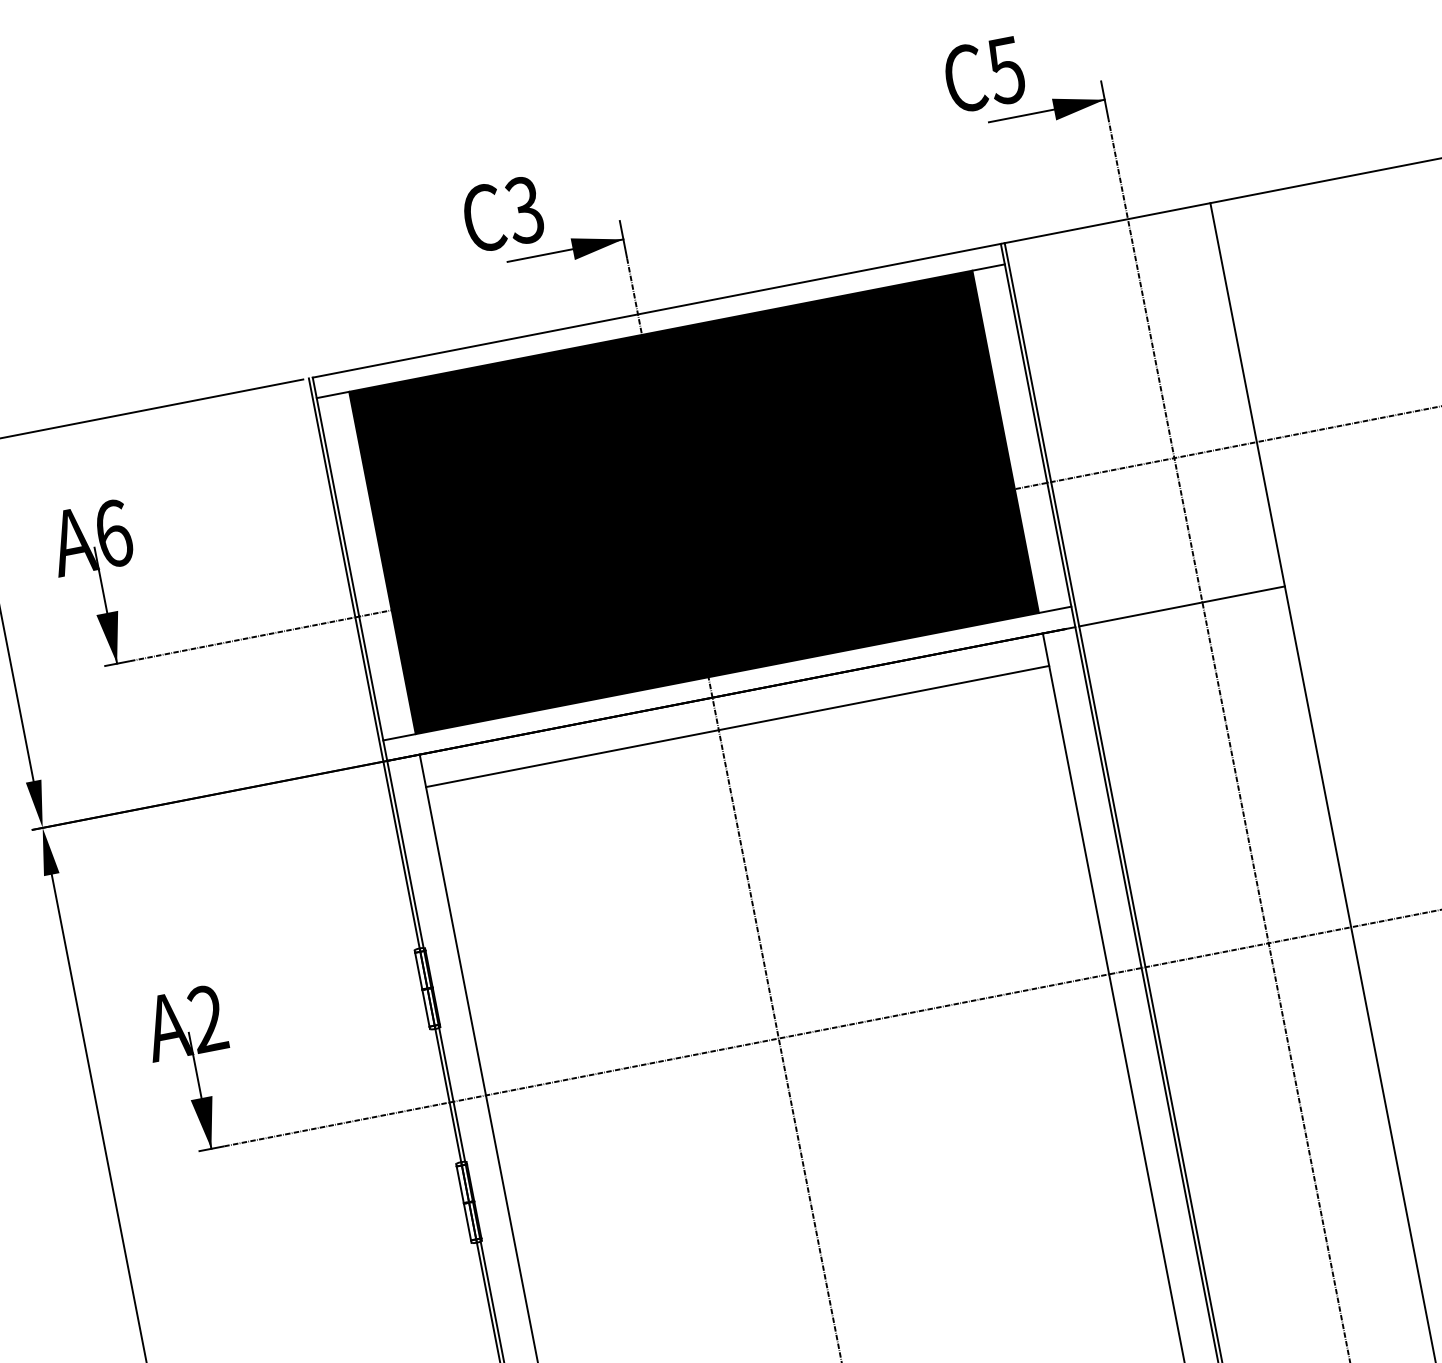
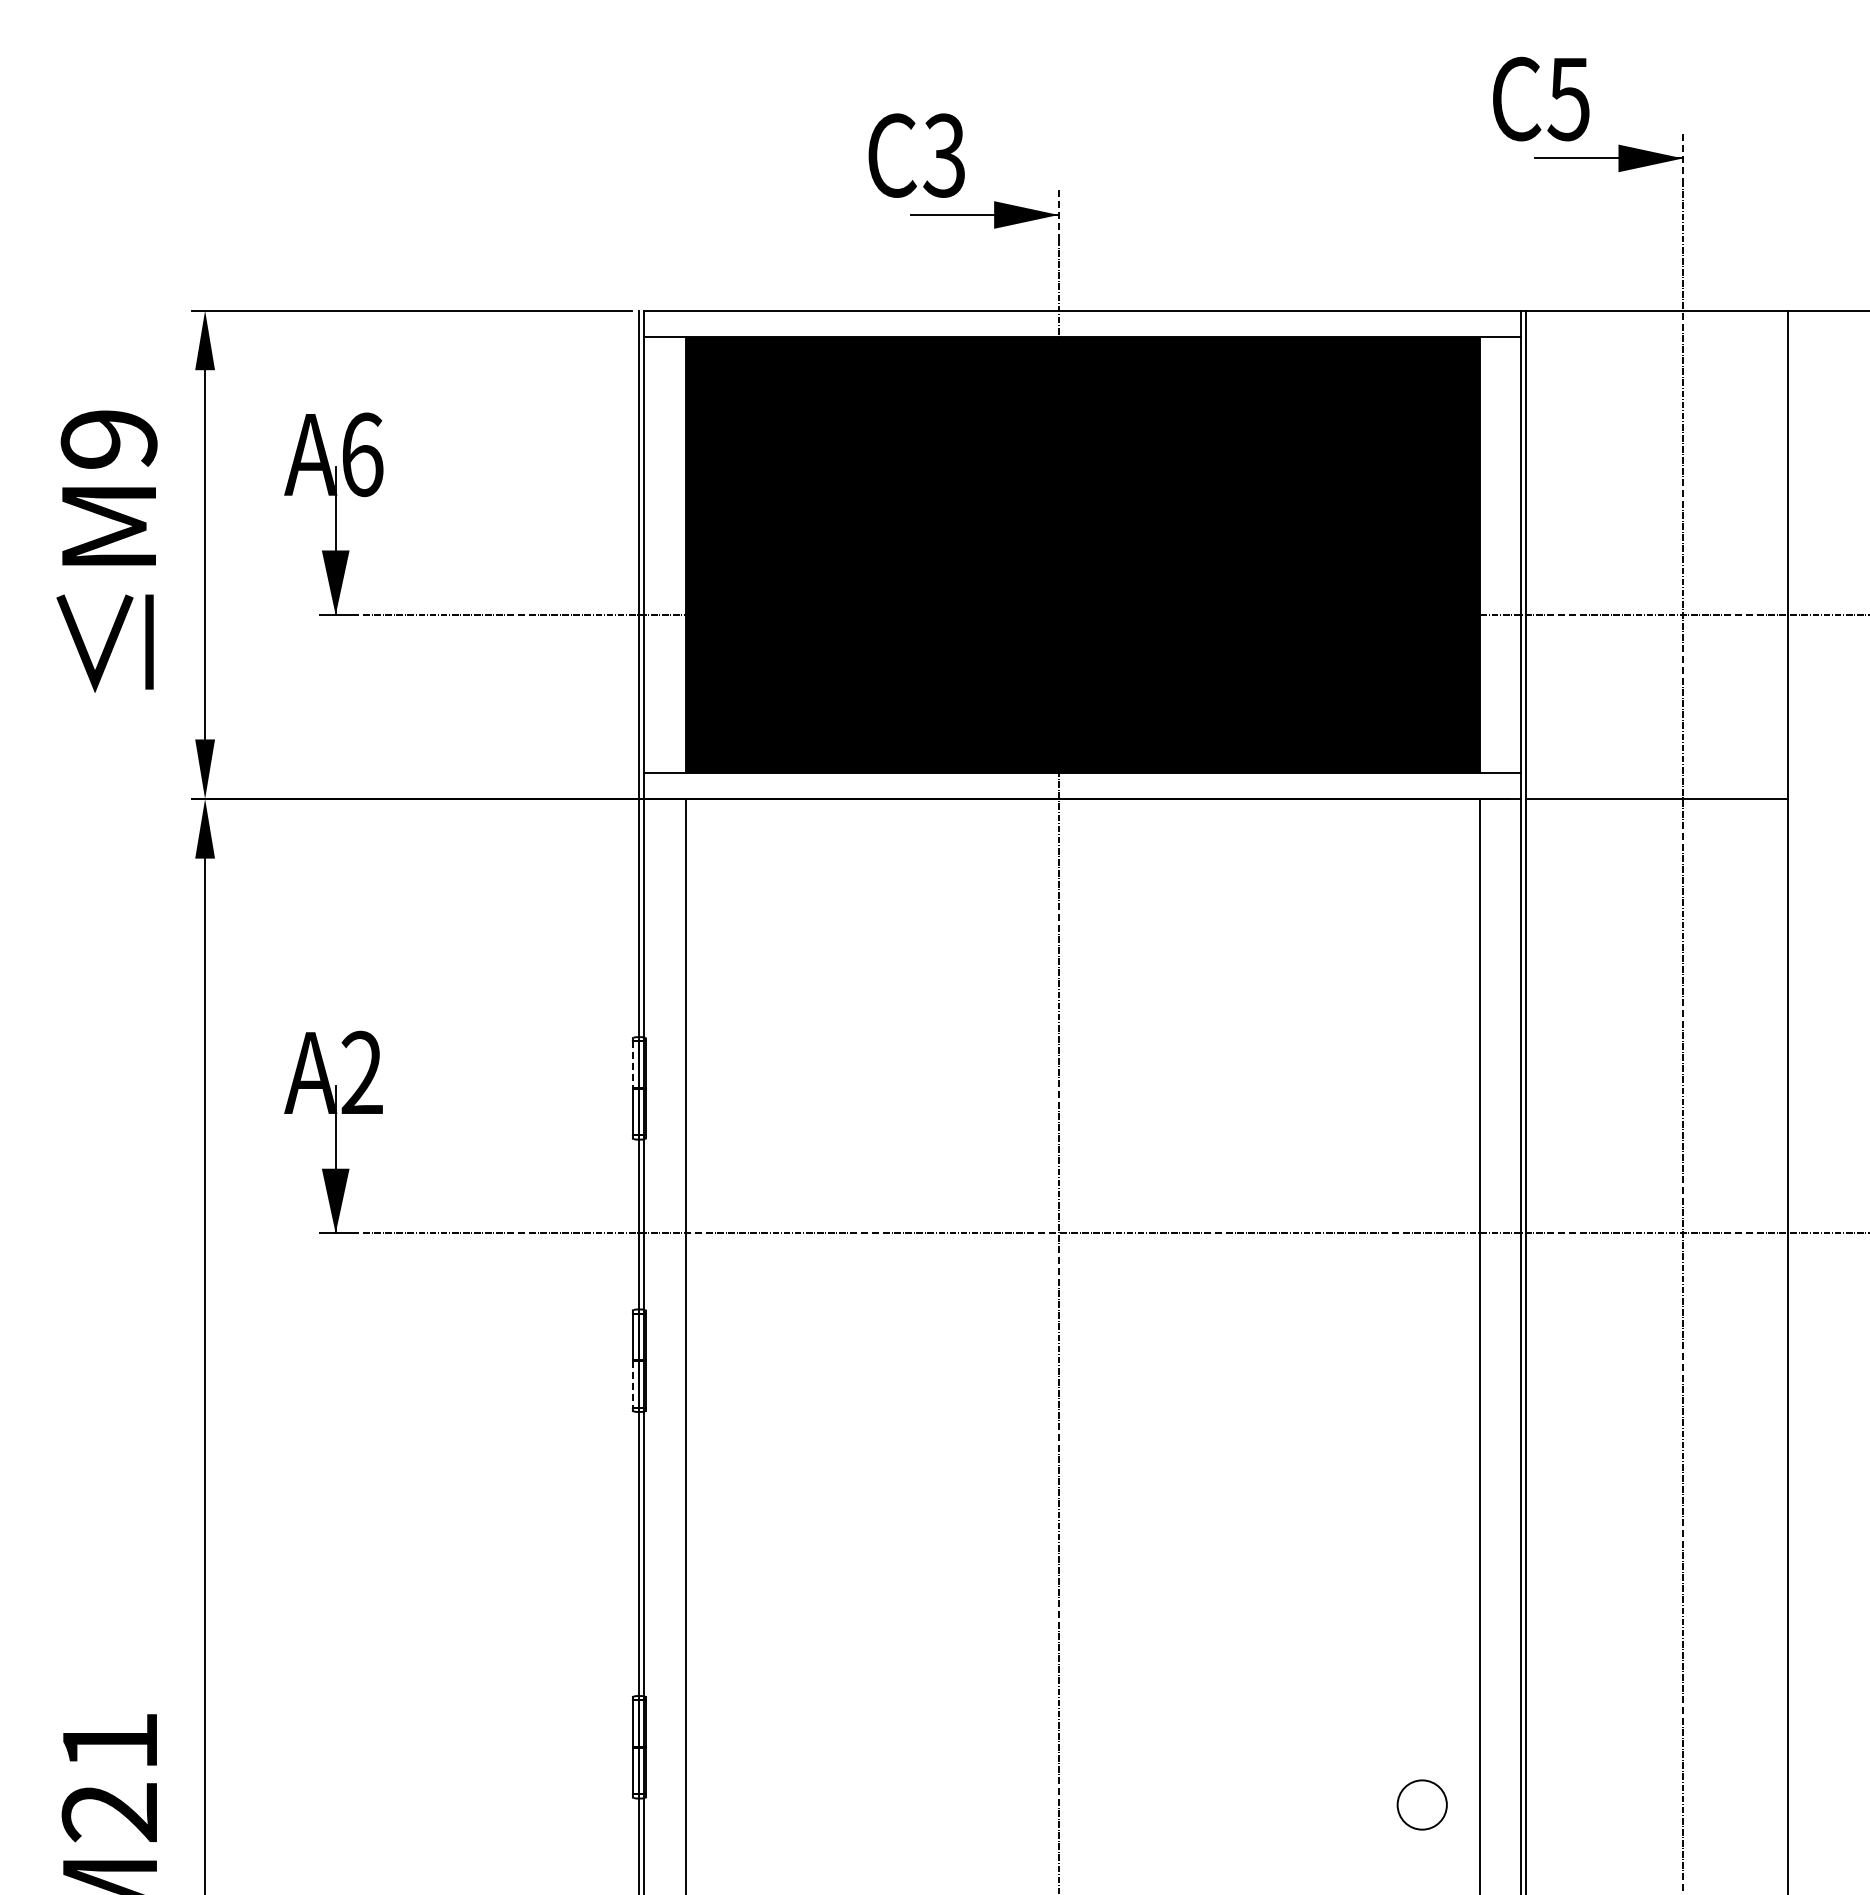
line: (1105, 99) -> (1683, 158), solid -> dashed
line: (623, 239) -> (1058, 215), solid -> dashed
line: (737, 726) -> (1082, 840), removed
line: (418, 971) -> (632, 1065), solid -> dashed
line: (467, 1222) -> (632, 1384), solid -> dashed

